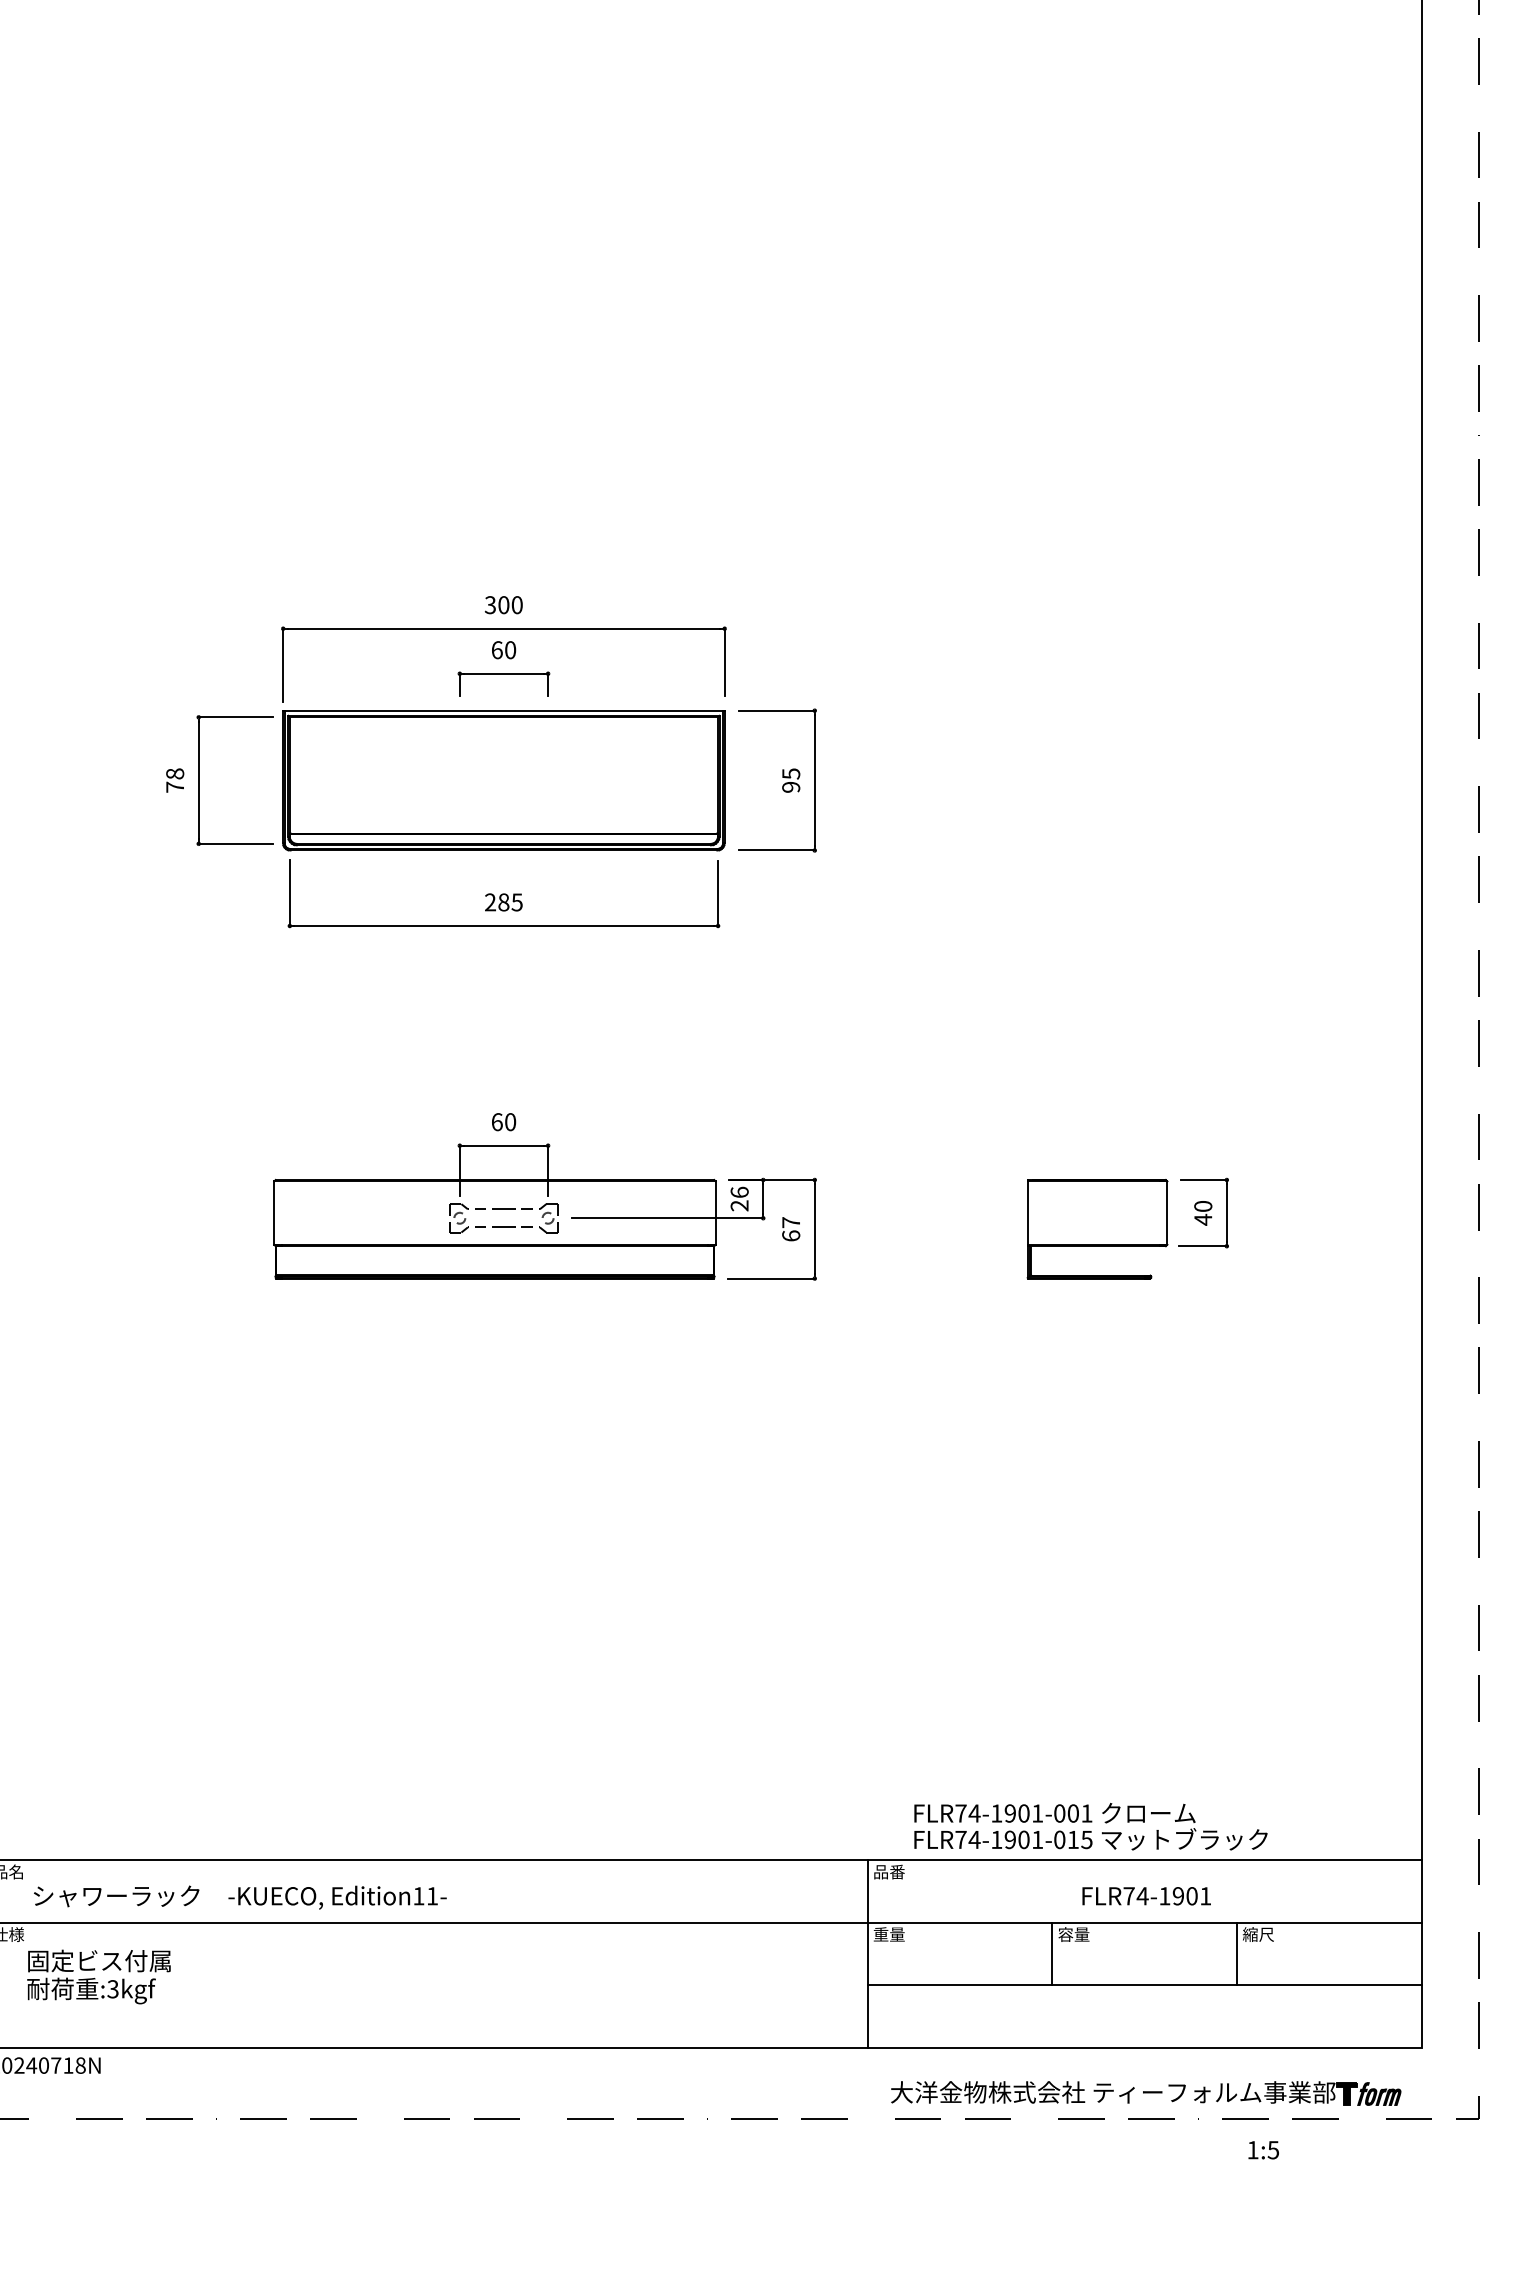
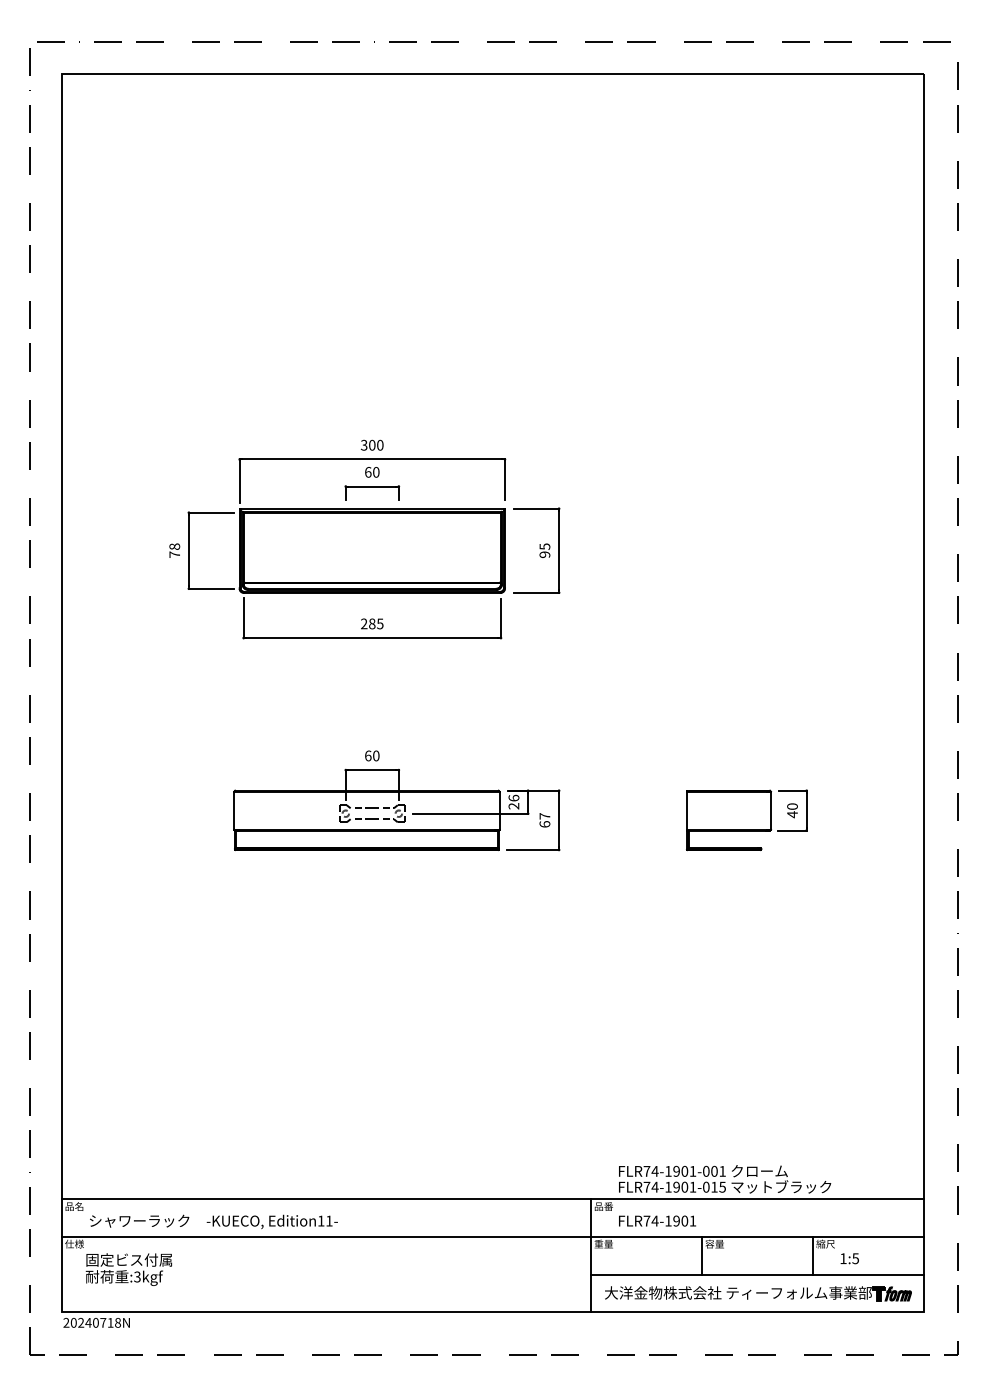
text: (1146, 1895) -> (657, 1220), moved
part: (1146, 2093) -> (758, 1293), moved
text: (1263, 2149) -> (849, 1258), moved

